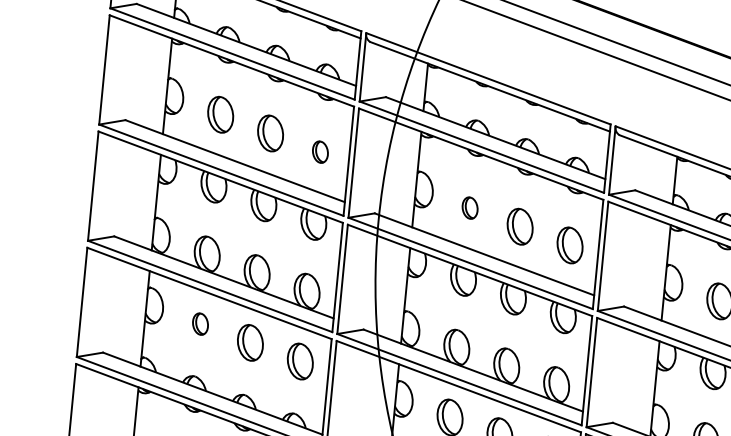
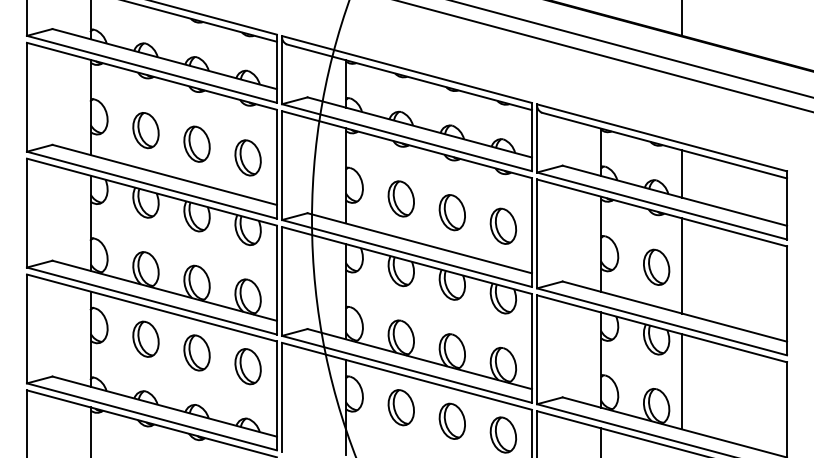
part: (319, 151) -> (247, 157), size x1.67
part: (469, 207) -> (400, 198), size x1.67
part: (200, 323) -> (145, 338), size x1.67

